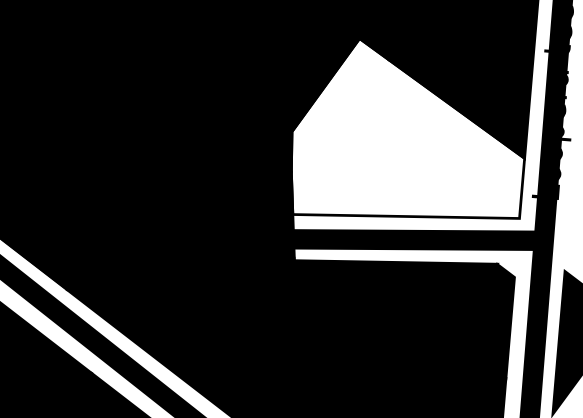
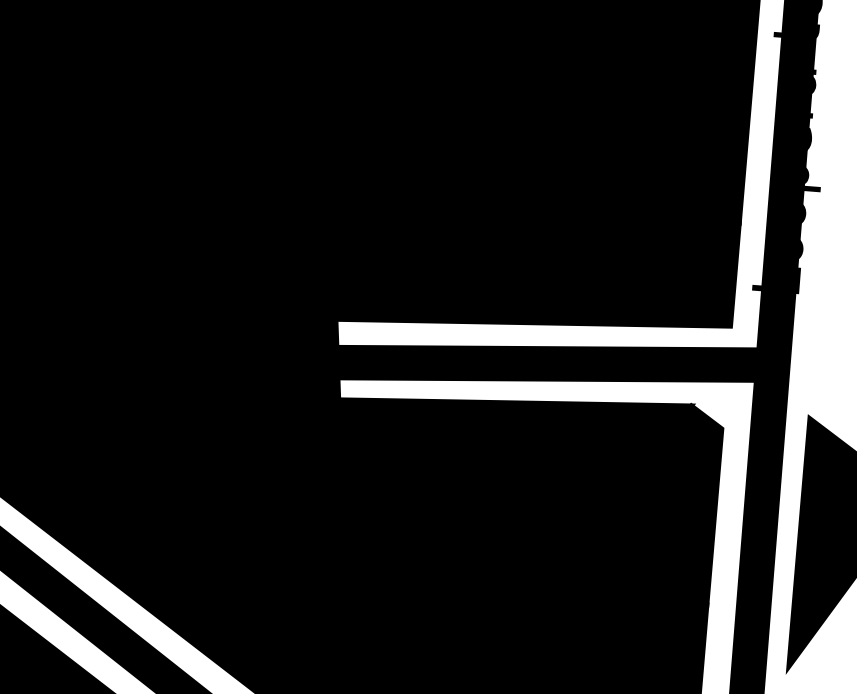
fill: (407, 128) -> (535, 169), added

